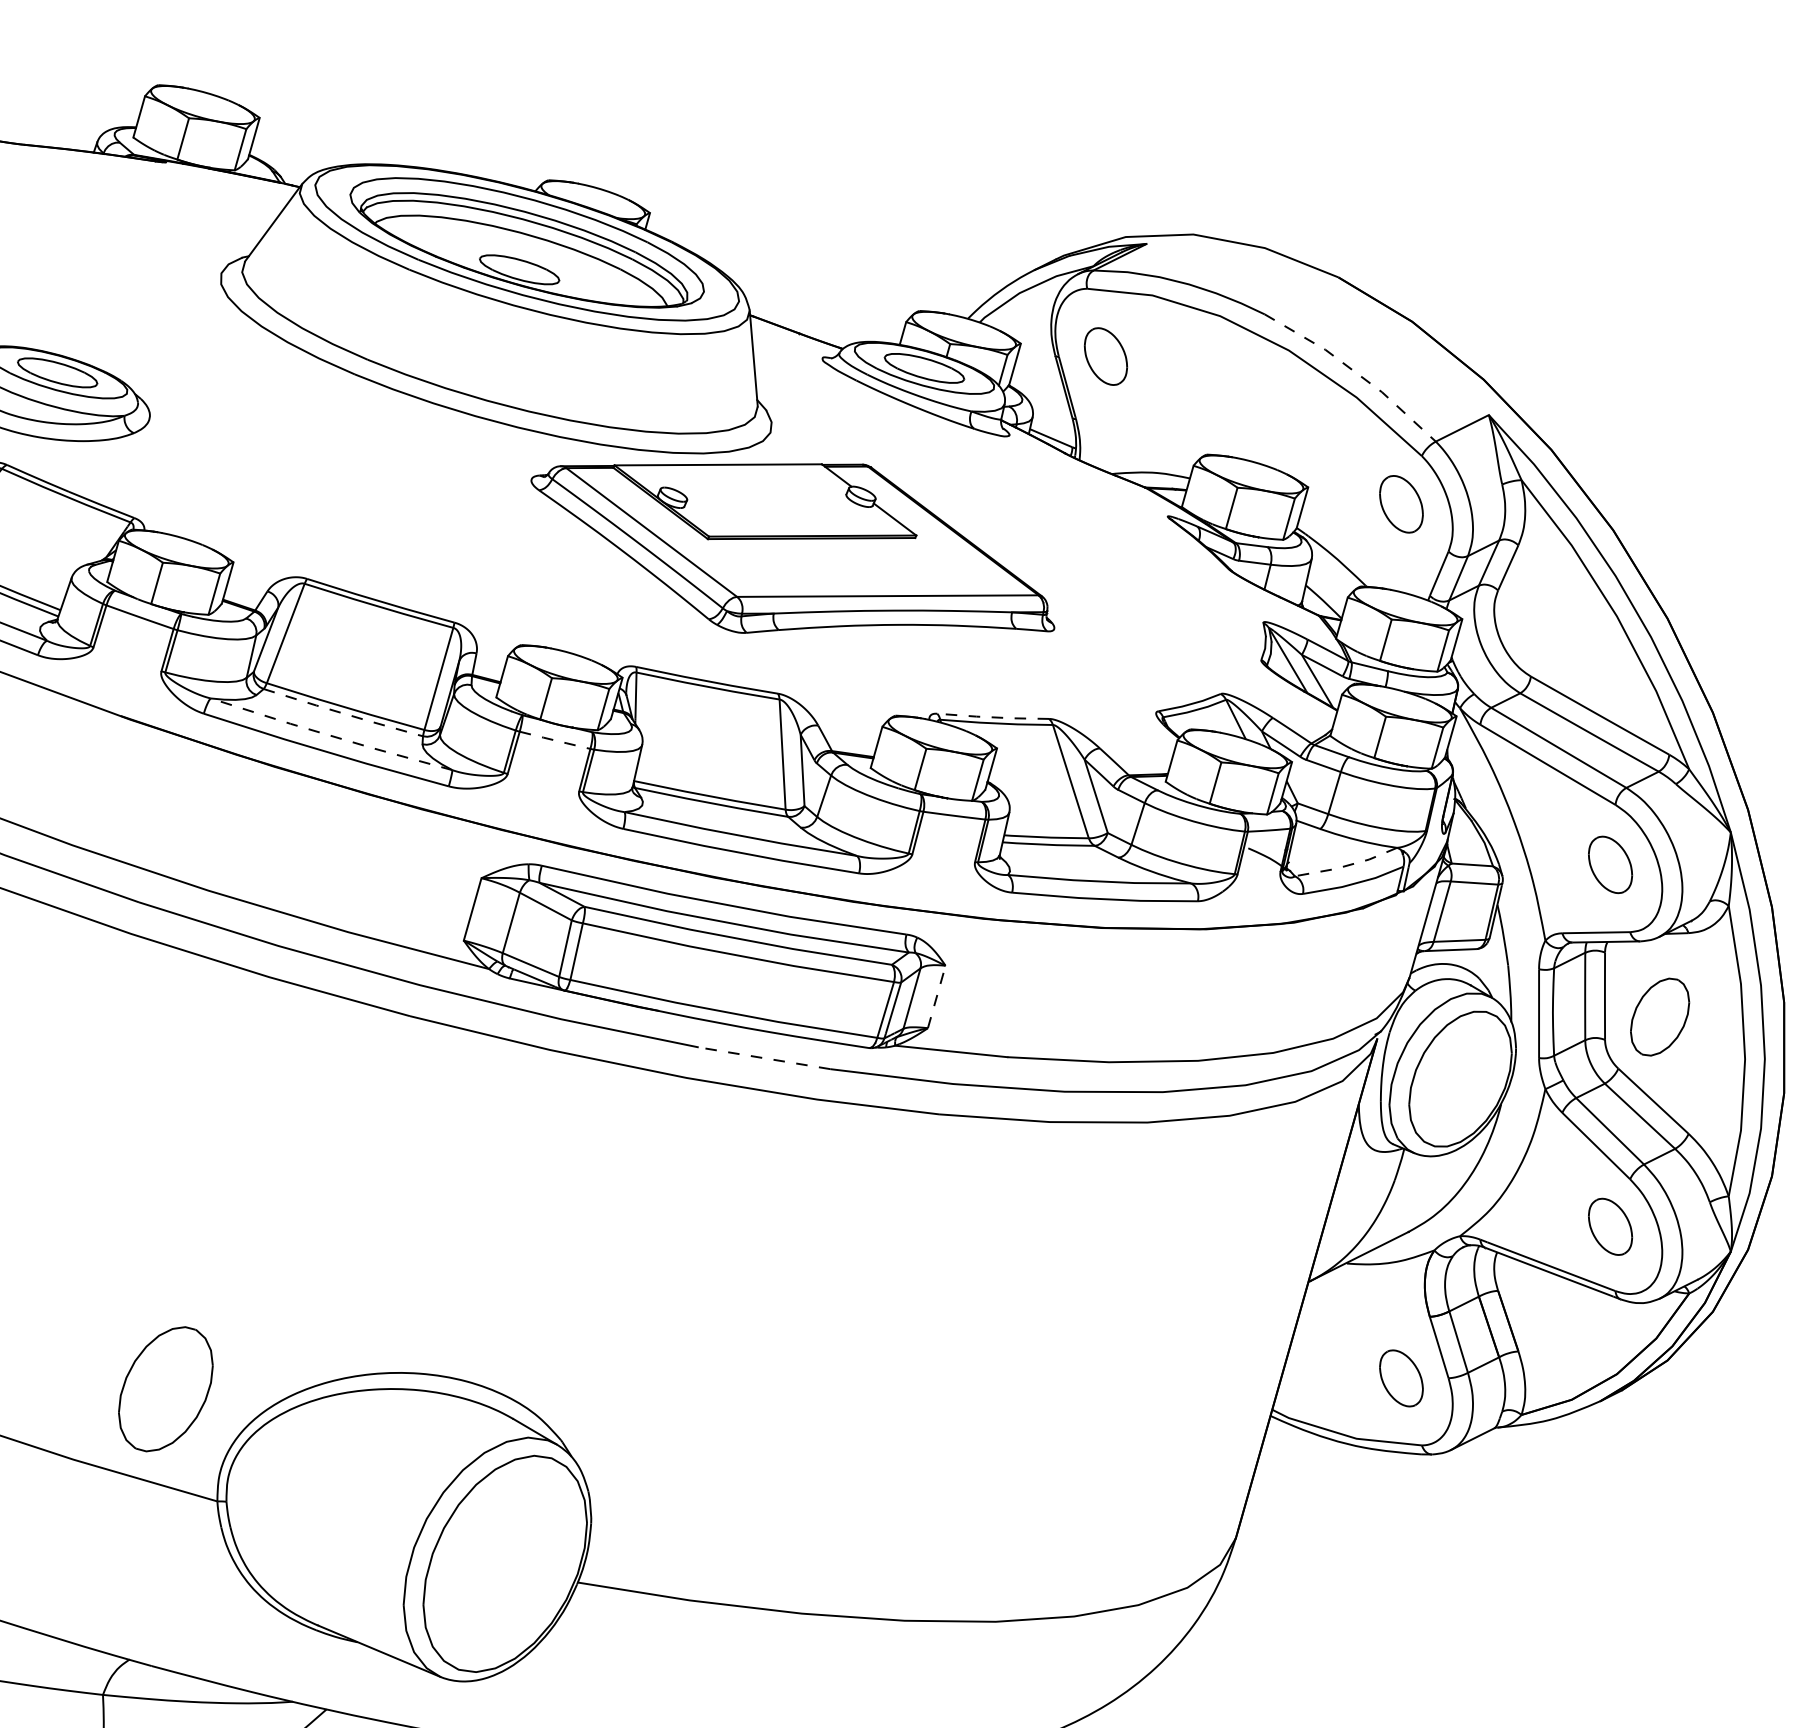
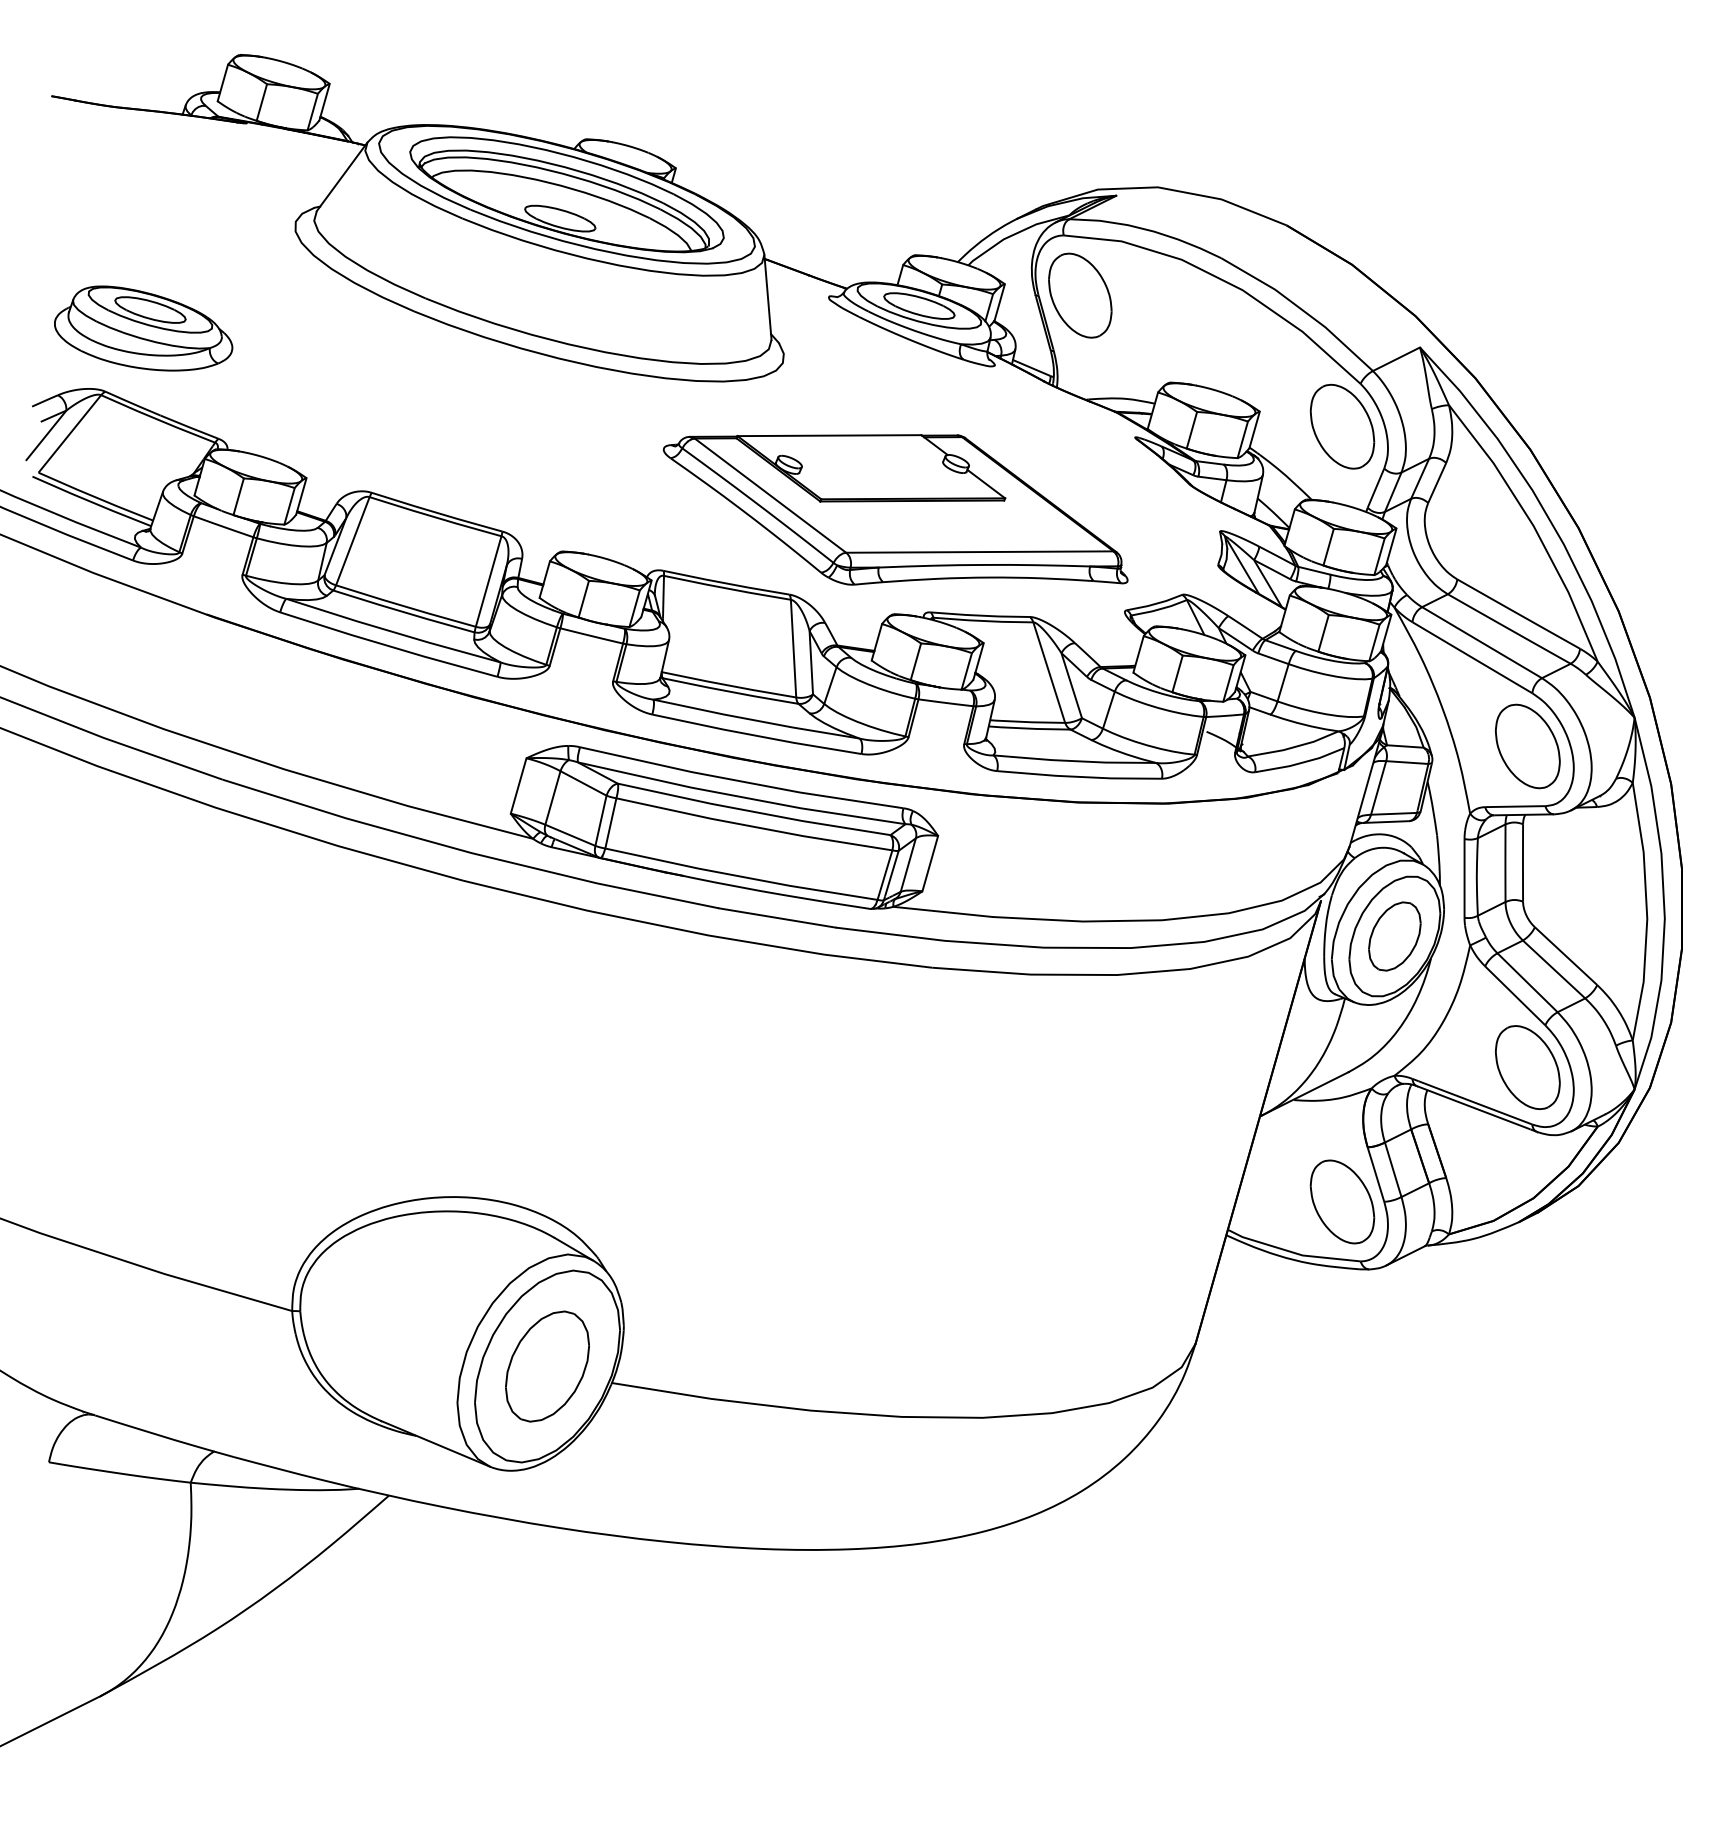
part: (1106, 356) -> (1080, 295), size x1.67
line: (1355, 372) -> (1301, 309), dashed -> solid
part: (1401, 504) -> (1342, 426), size x1.67
part: (792, 548) -> (895, 509), moved
line: (343, 713) -> (404, 612), dashed -> solid
line: (993, 717) -> (980, 615), dashed -> solid
line: (330, 735) -> (392, 631), dashed -> solid
line: (554, 740) -> (591, 636), dashed -> solid
part: (1610, 864) -> (1527, 746), size x1.67
line: (1346, 866) -> (1293, 747), dashed -> solid
line: (936, 996) -> (930, 863), dashed -> solid
part: (1659, 1017) -> (1394, 936), moved
line: (763, 1057) -> (776, 917), dashed -> solid
part: (1610, 1226) -> (1527, 1067), size x1.67
part: (1401, 1377) -> (1342, 1201), size x1.67
part: (165, 1389) -> (547, 1366), moved

